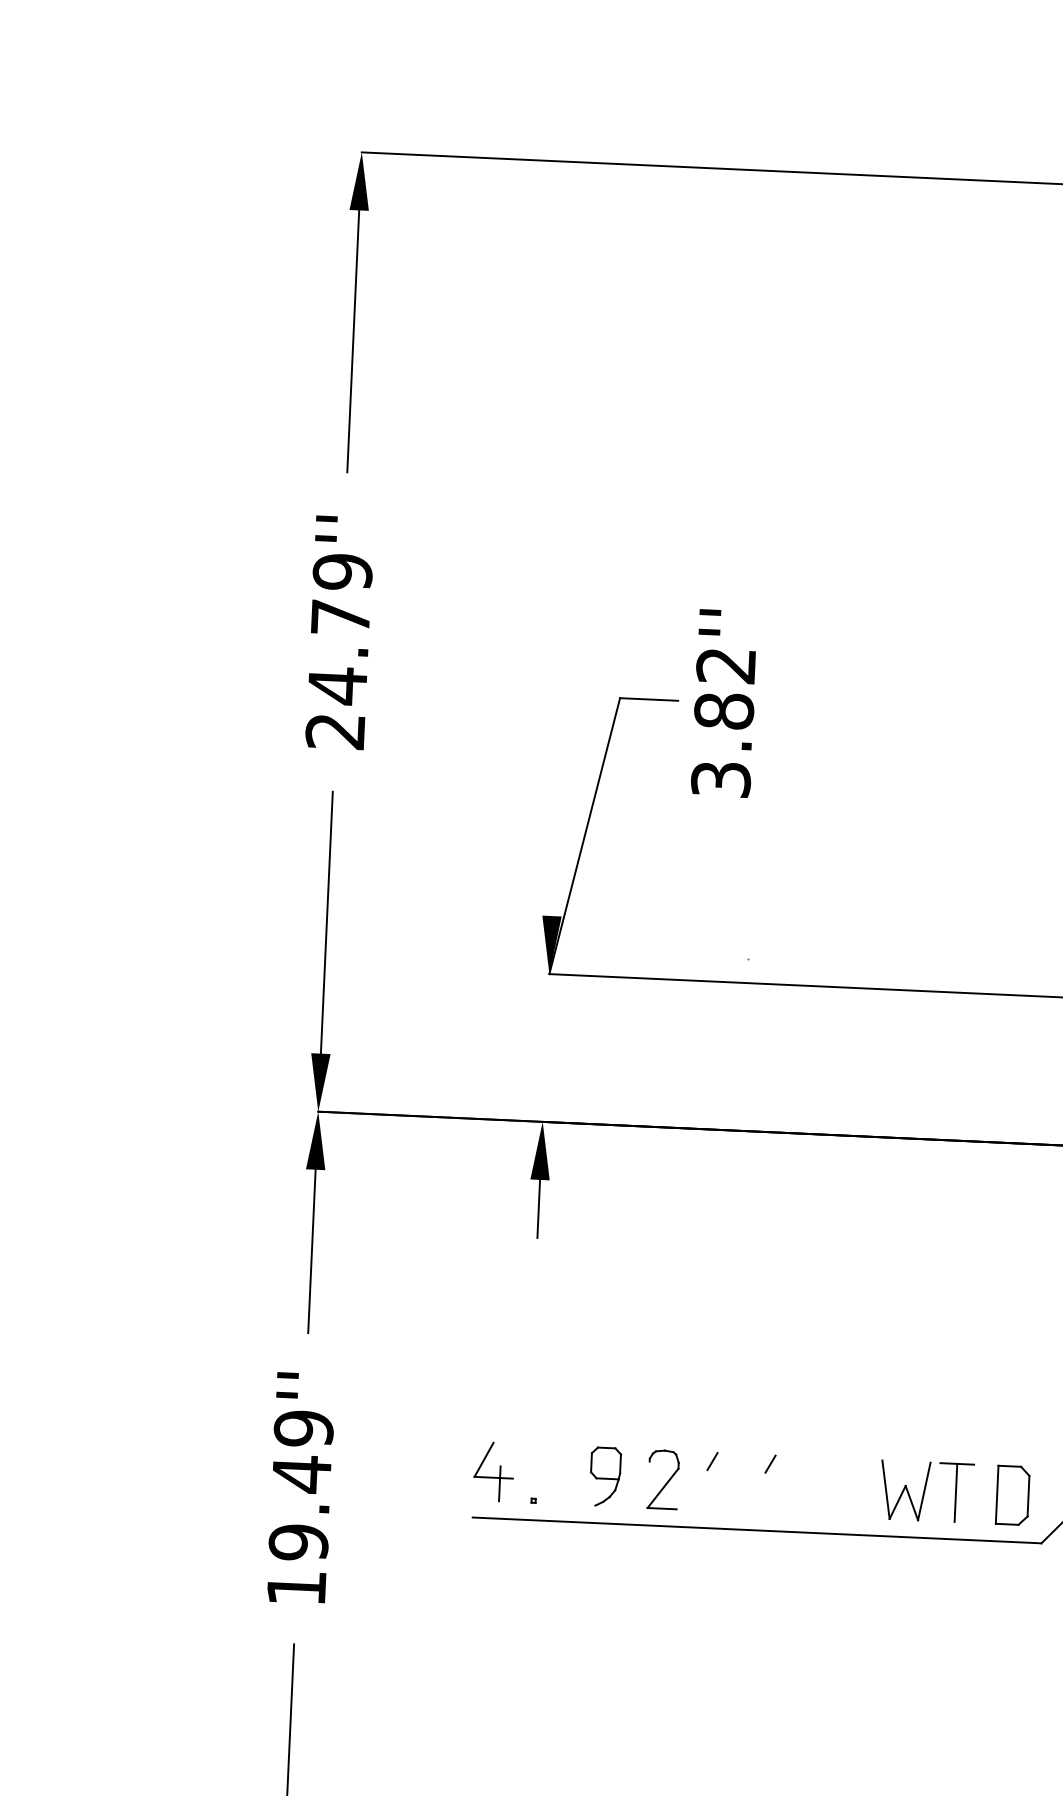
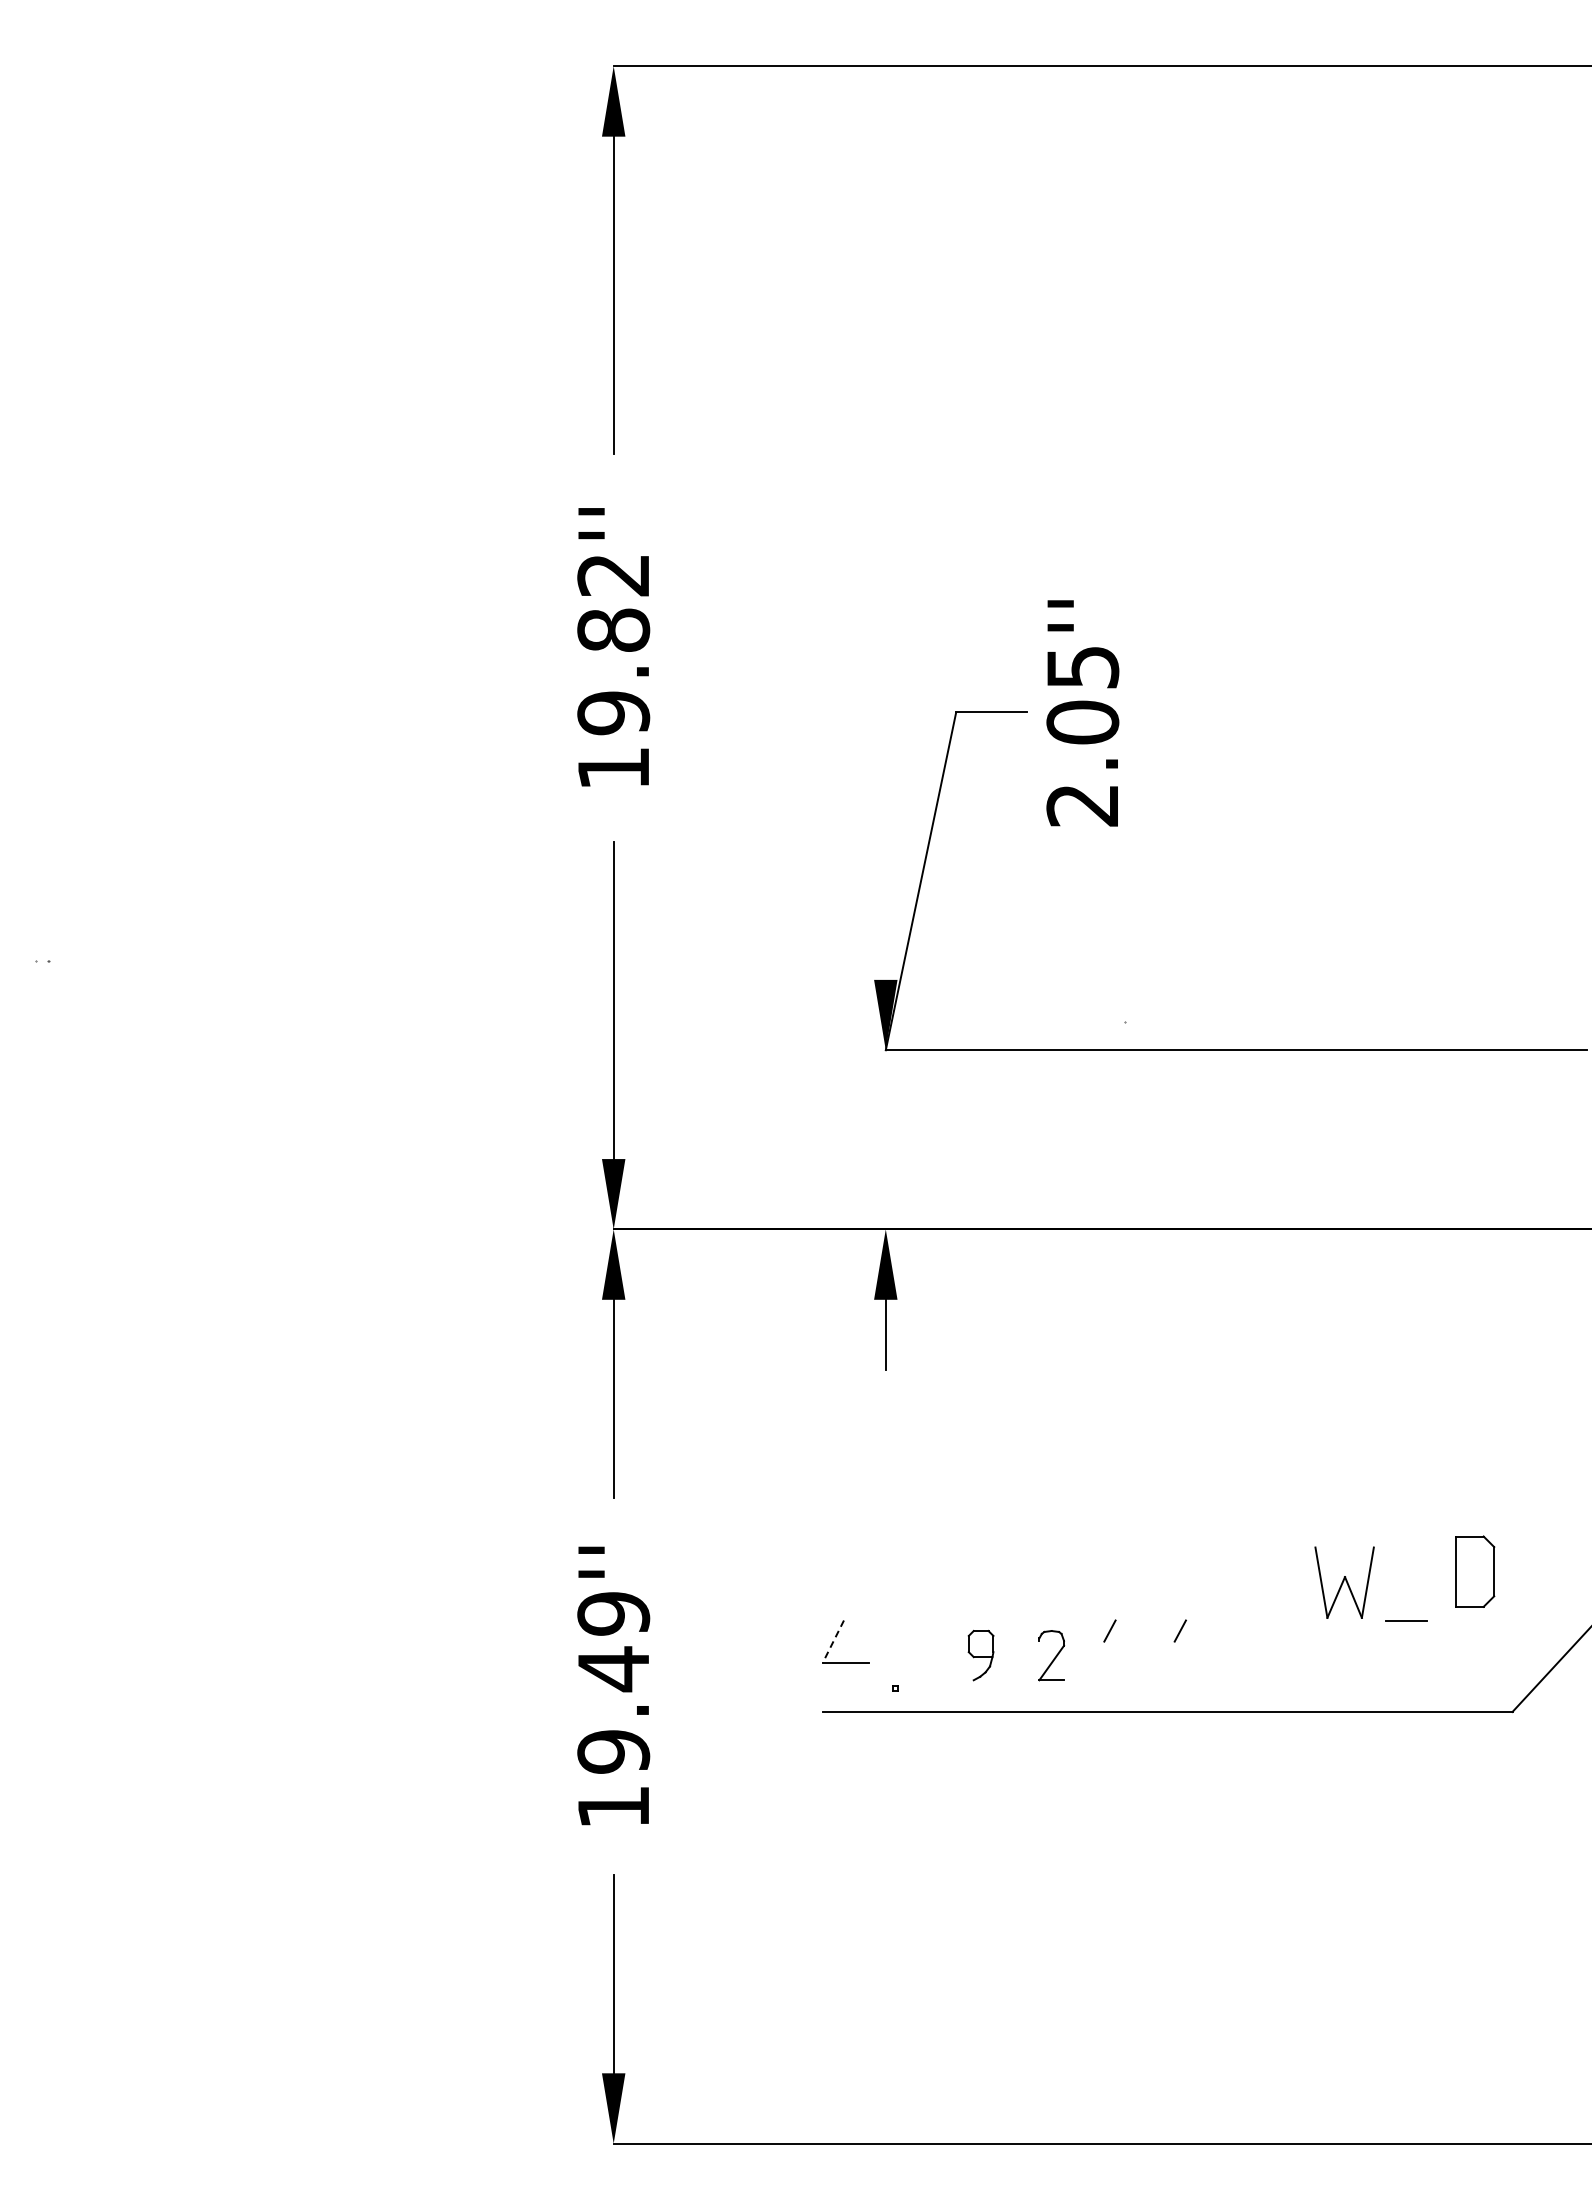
text: (339, 651) -> (613, 671), 24.79'' -> 19.82''
text: (723, 722) -> (1082, 736), 3.82'' -> 2.05''
line: (484, 1459) -> (833, 1641), solid -> dashed
part: (604, 1476) -> (980, 1655), size x0.7
part: (663, 1479) -> (1051, 1655), size x0.7
line: (499, 1483) -> (853, 1669), removed
part: (905, 1490) -> (1344, 1582), moved
line: (956, 1492) -> (1406, 1655), removed
part: (1013, 1495) -> (1475, 1571), moved

